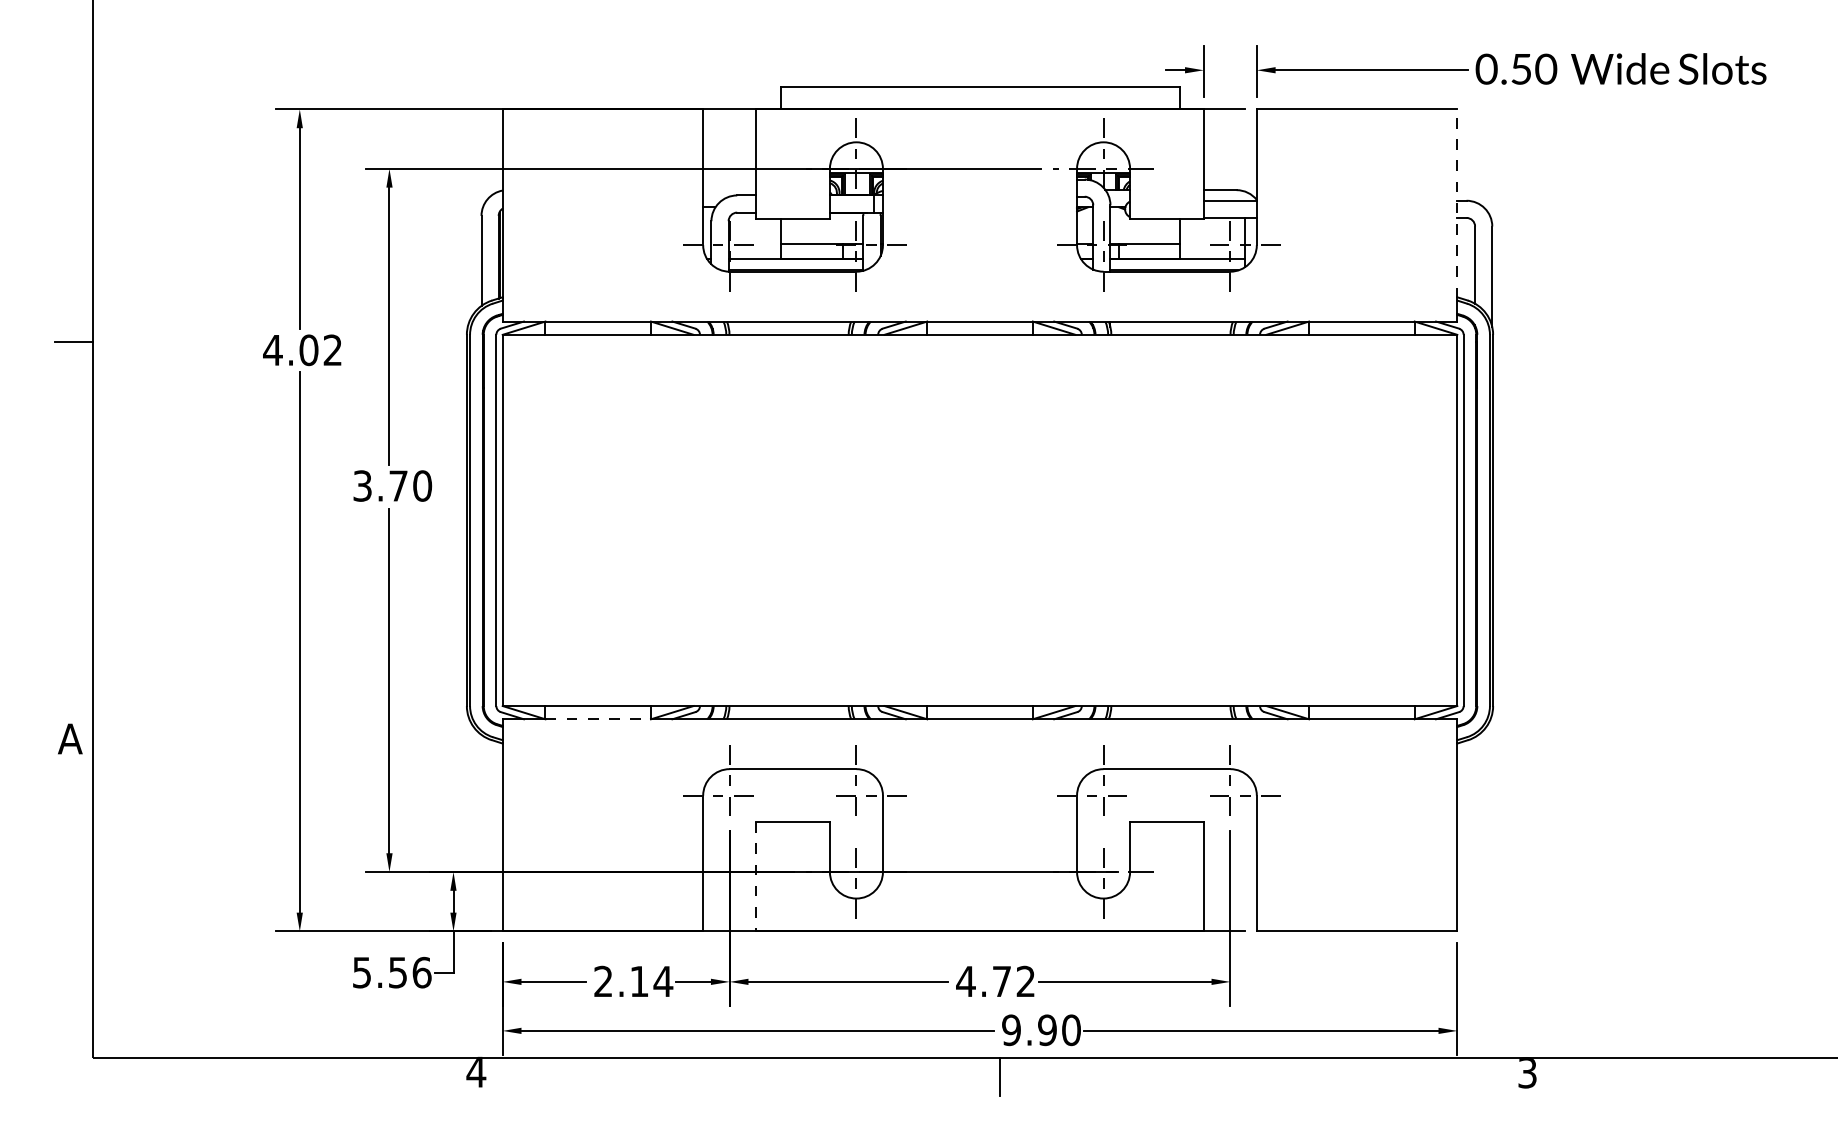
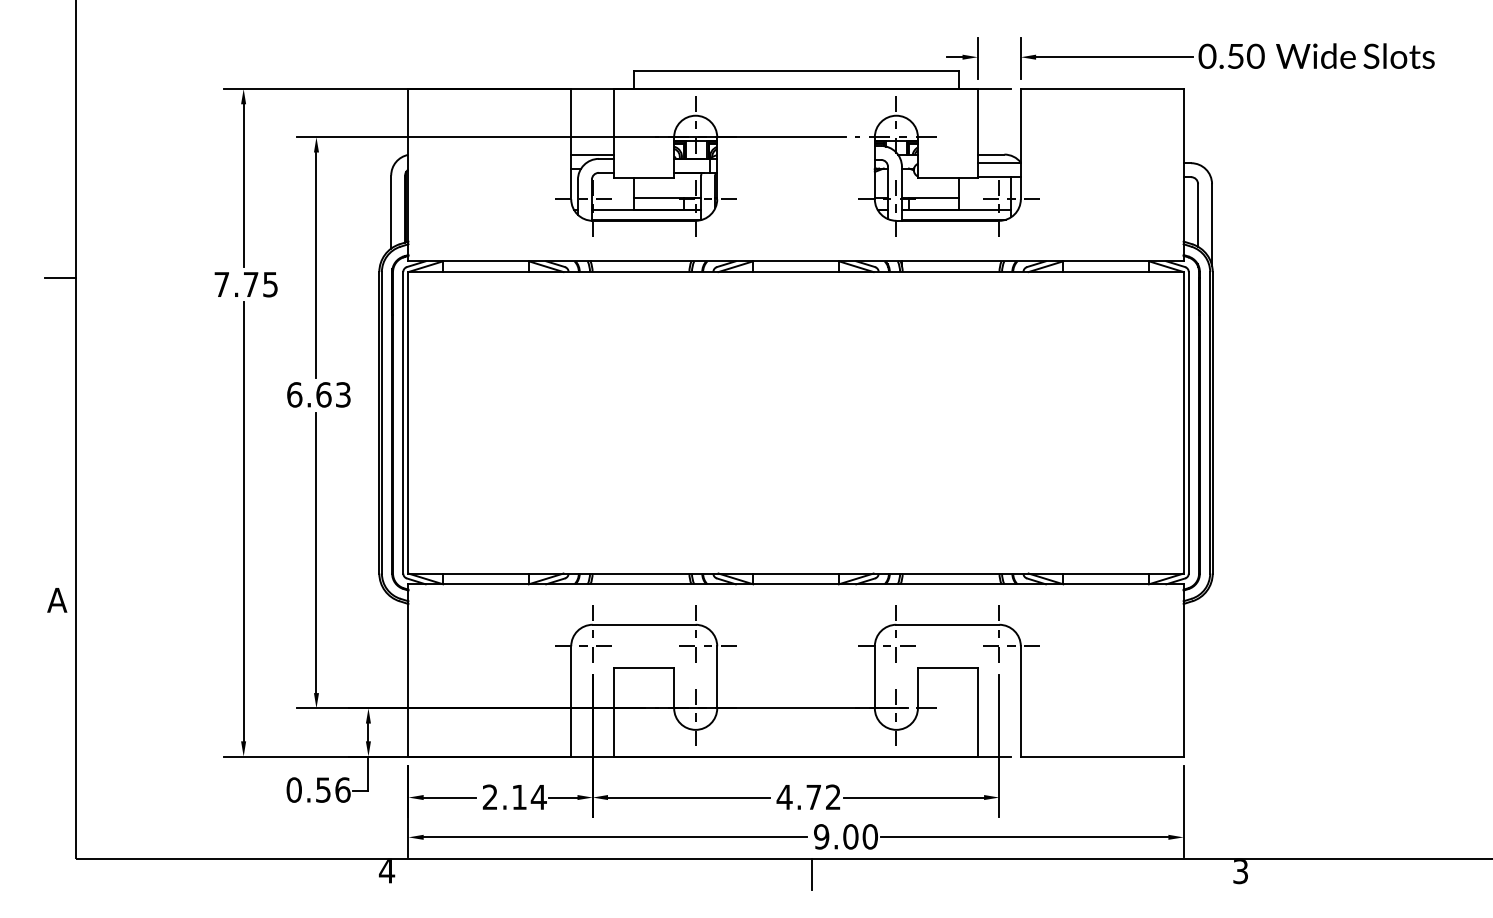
line: (729, 190) -> (592, 154), added
line: (1457, 203) -> (1183, 165), dashed -> solid
text: (302, 350) -> (245, 284), 4.02 -> 7.75
text: (392, 485) -> (318, 394), 3.70 -> 6.63
line: (598, 719) -> (486, 584), dashed -> solid
line: (756, 876) -> (614, 711), dashed -> solid
text: (361, 972) -> (293, 789), 5.56 -> 0.56
text: (1047, 1030) -> (850, 837), 9.90 -> 9.00

